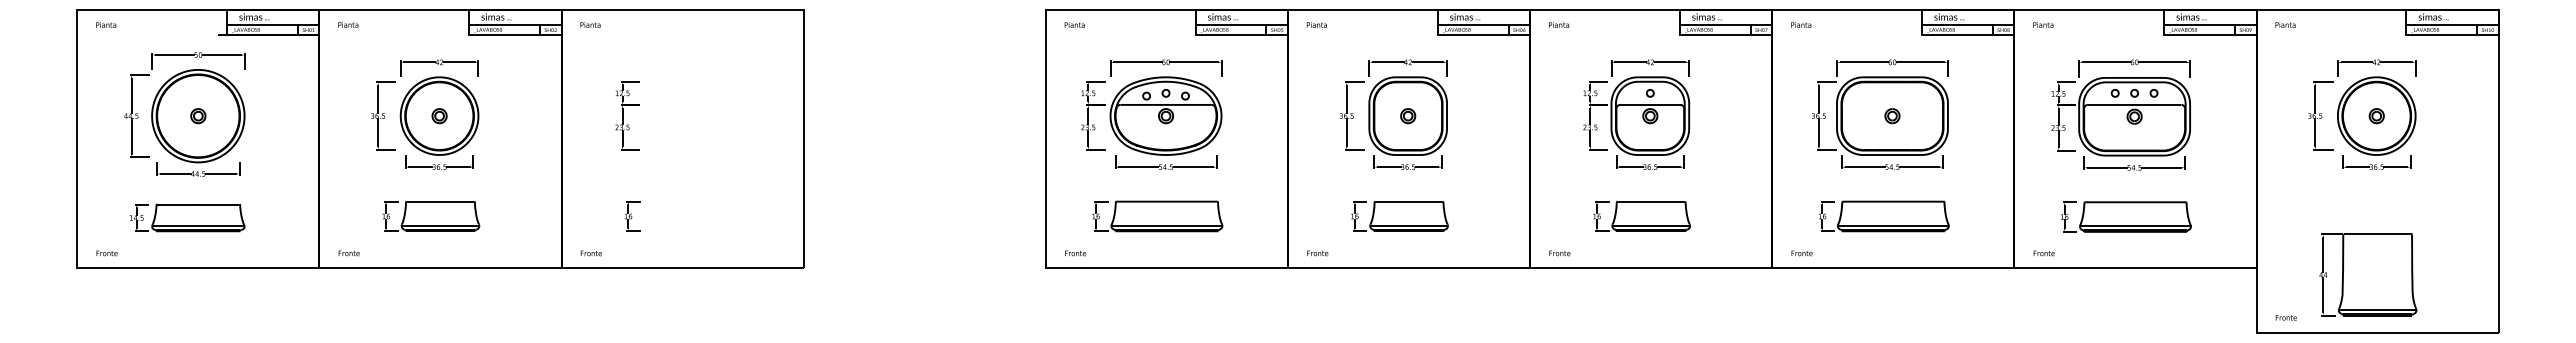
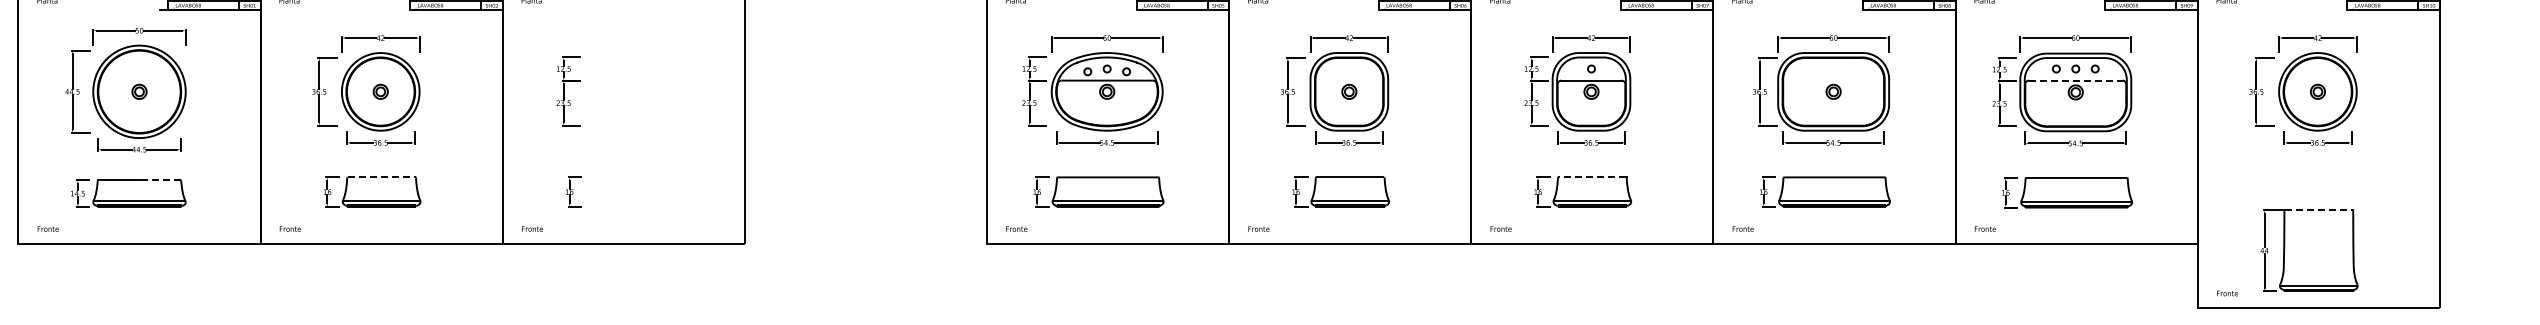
line: (2134, 104) -> (2075, 80), solid -> dashed
line: (440, 201) -> (381, 177), solid -> dashed
line: (1650, 201) -> (1591, 177), solid -> dashed
line: (219, 204) -> (160, 180), solid -> dashed
line: (2378, 234) -> (2319, 210), solid -> dashed

